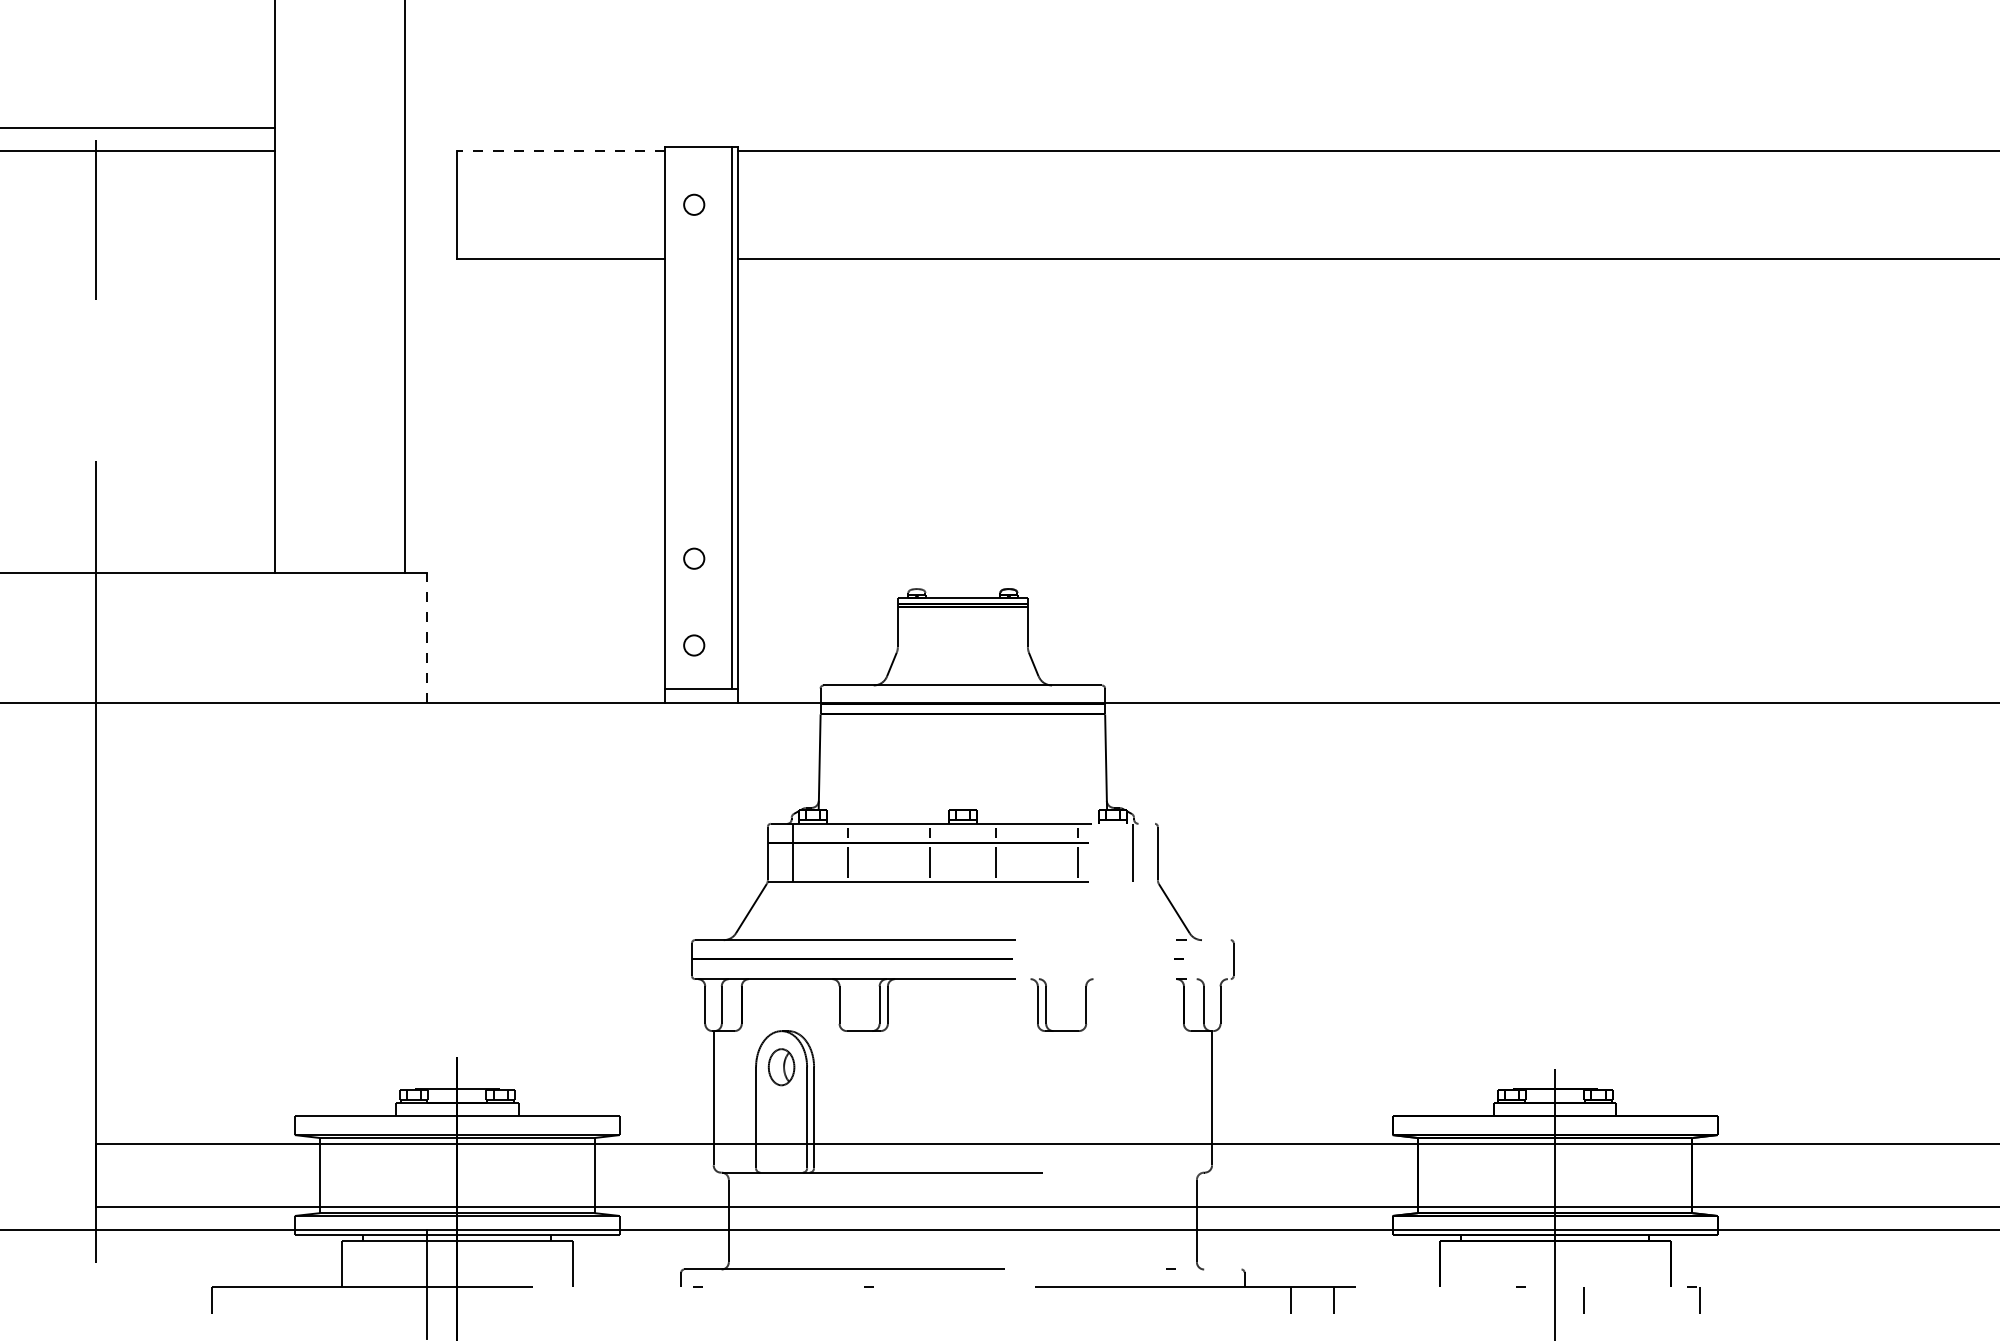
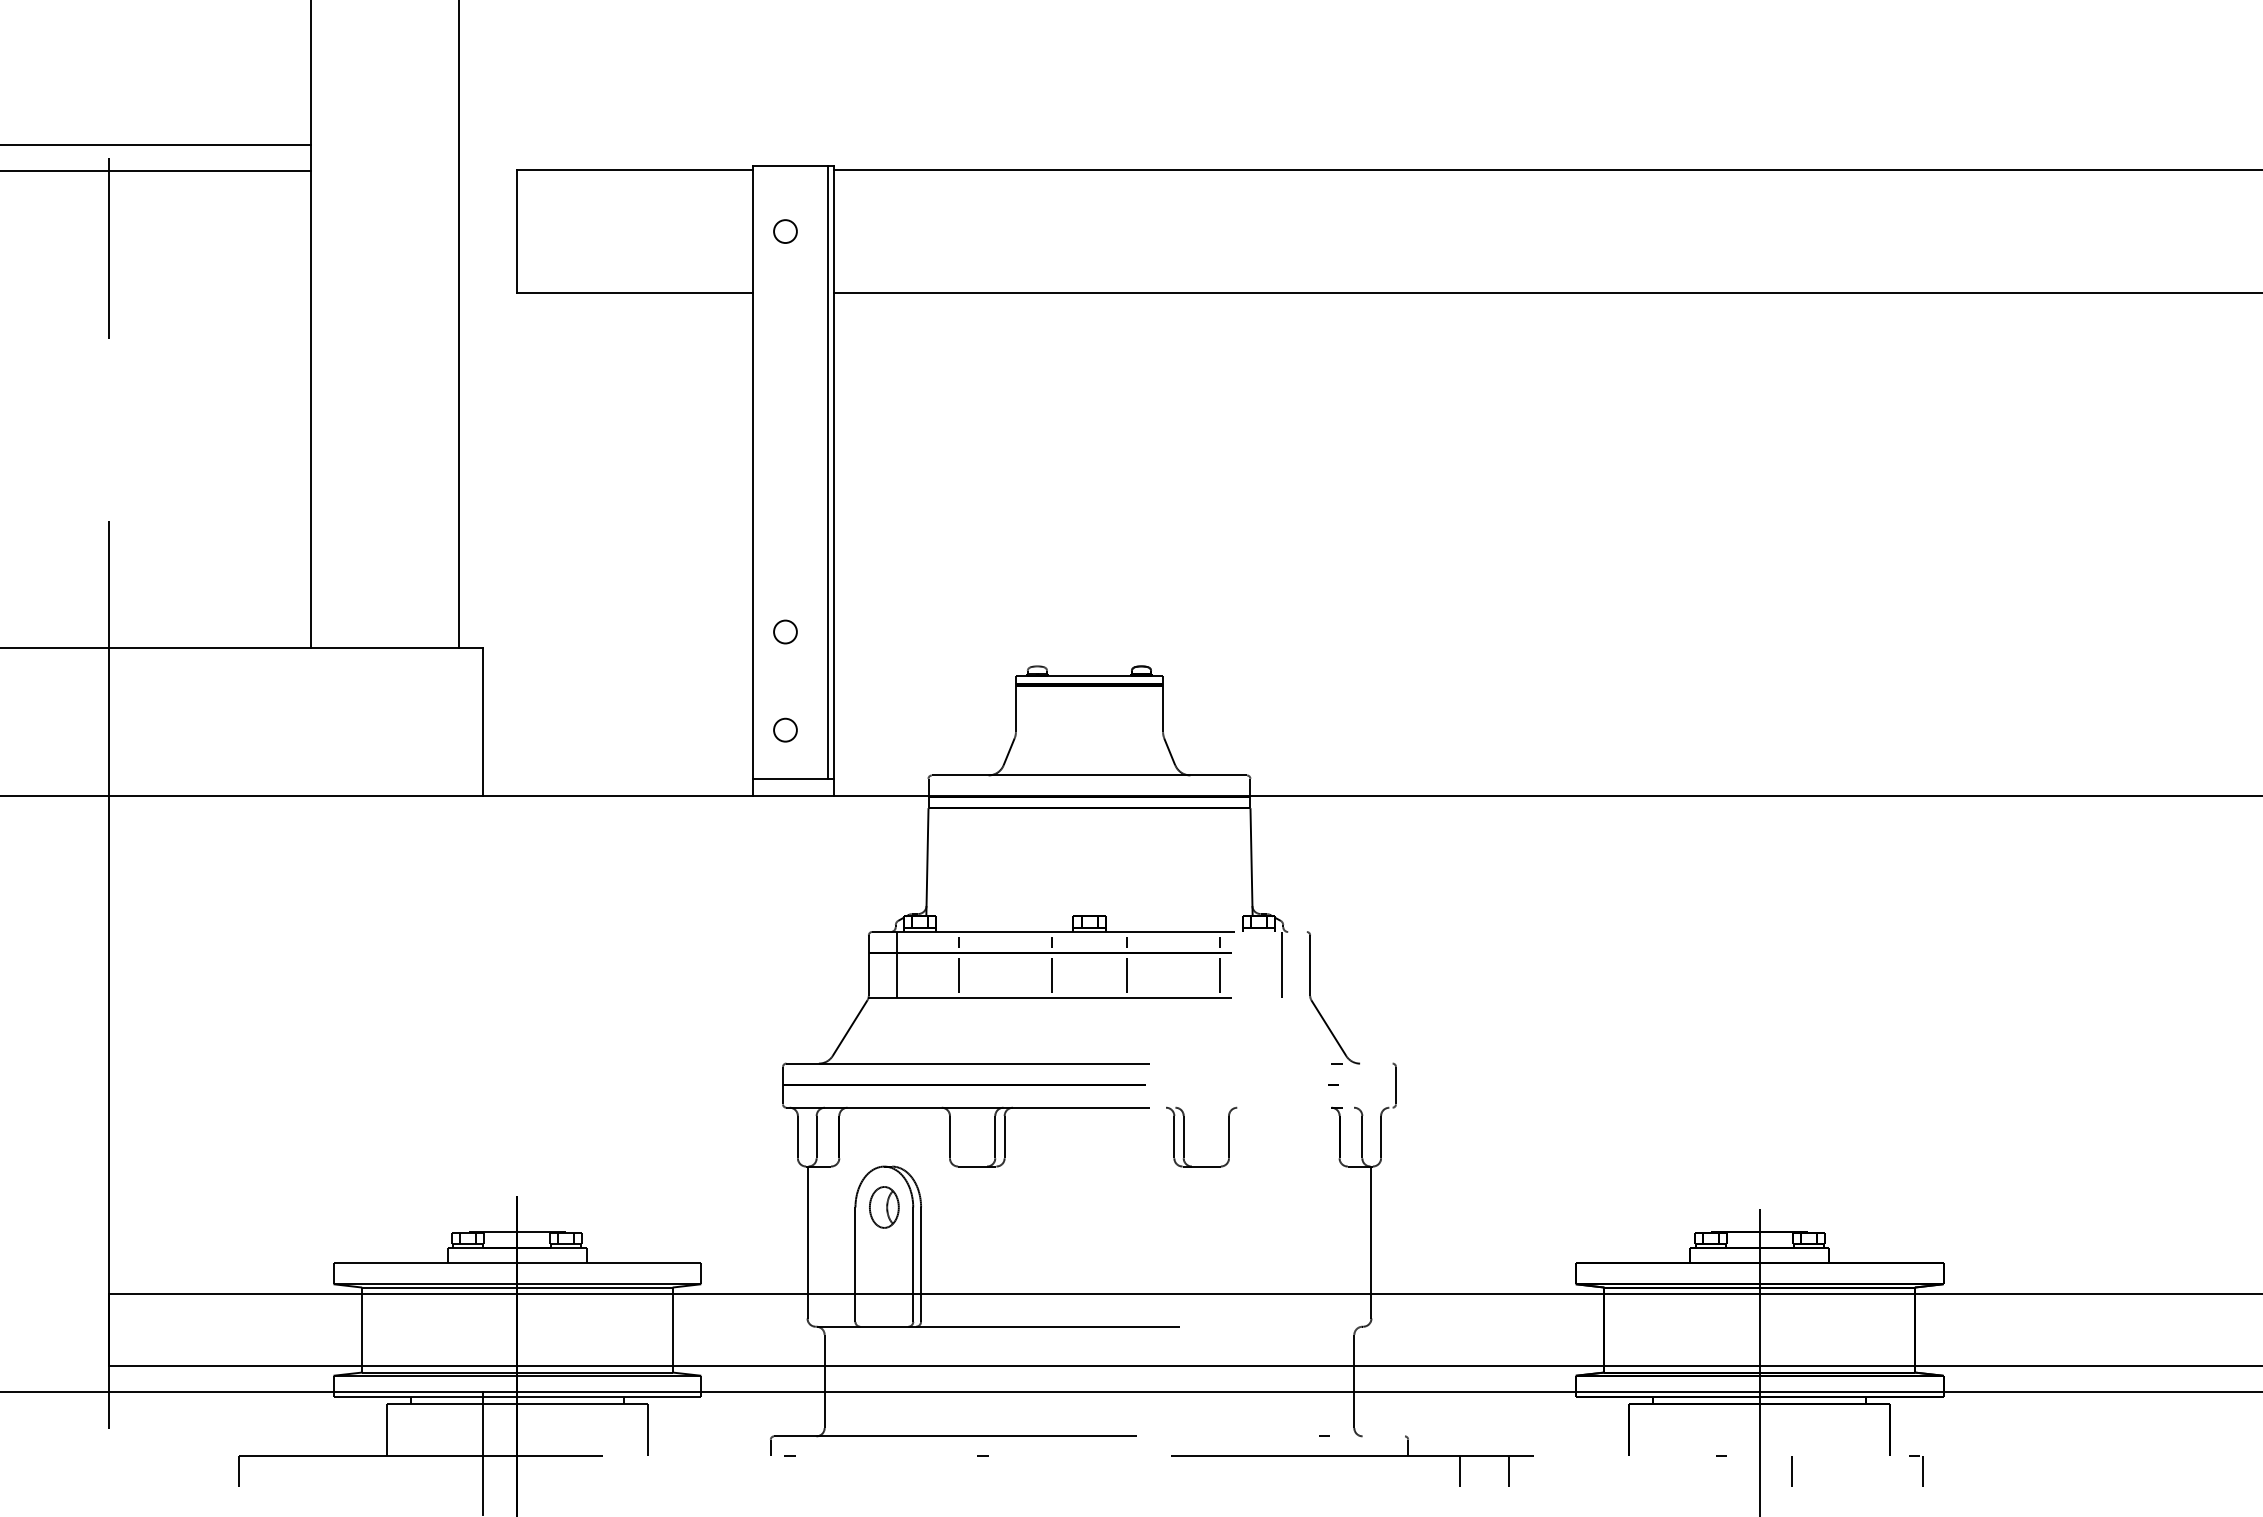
line: (561, 150) -> (635, 170), dashed -> solid
line: (427, 637) -> (483, 721), dashed -> solid

